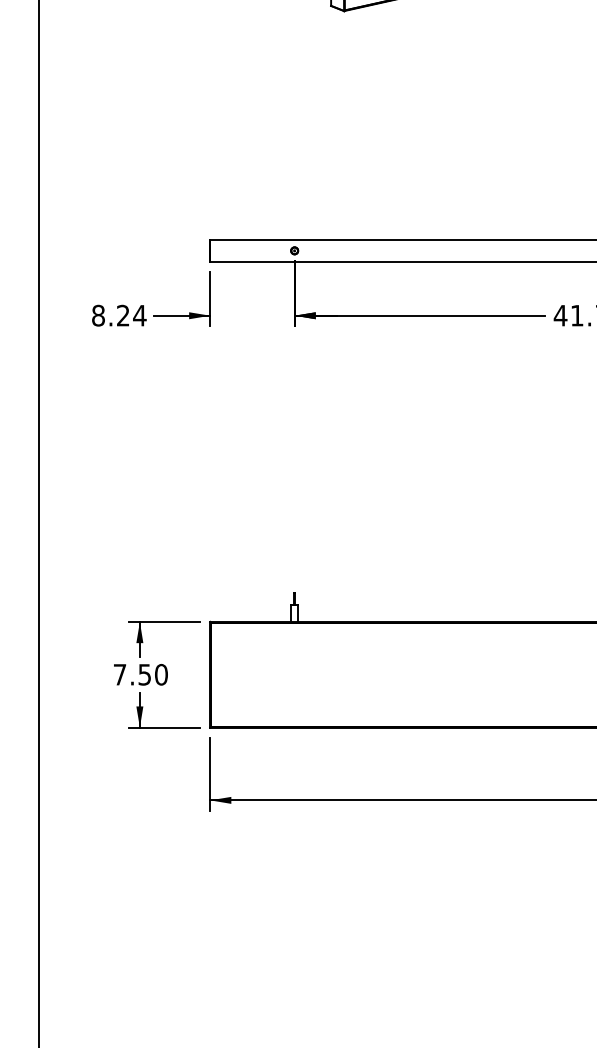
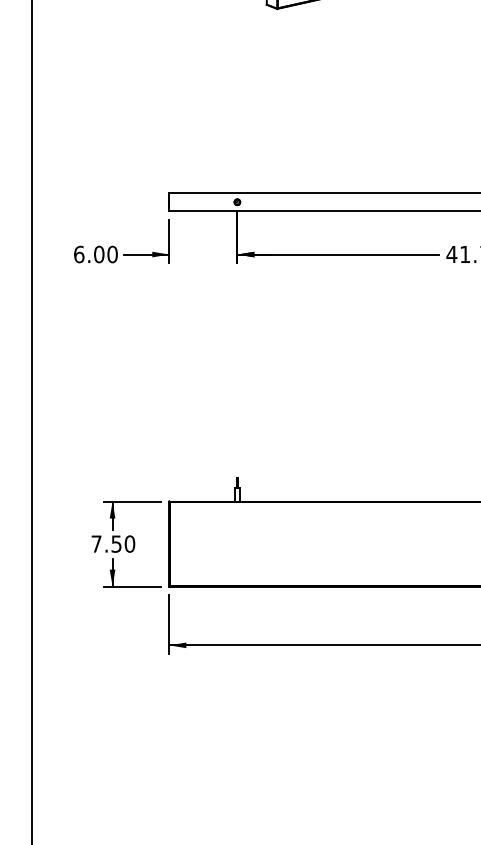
text: (119, 315) -> (96, 254), 8.24 -> 6.00

